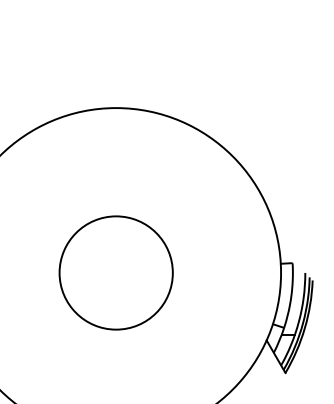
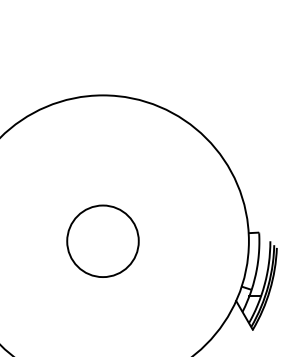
circle: (115, 272) -> (102, 240), size x0.71

